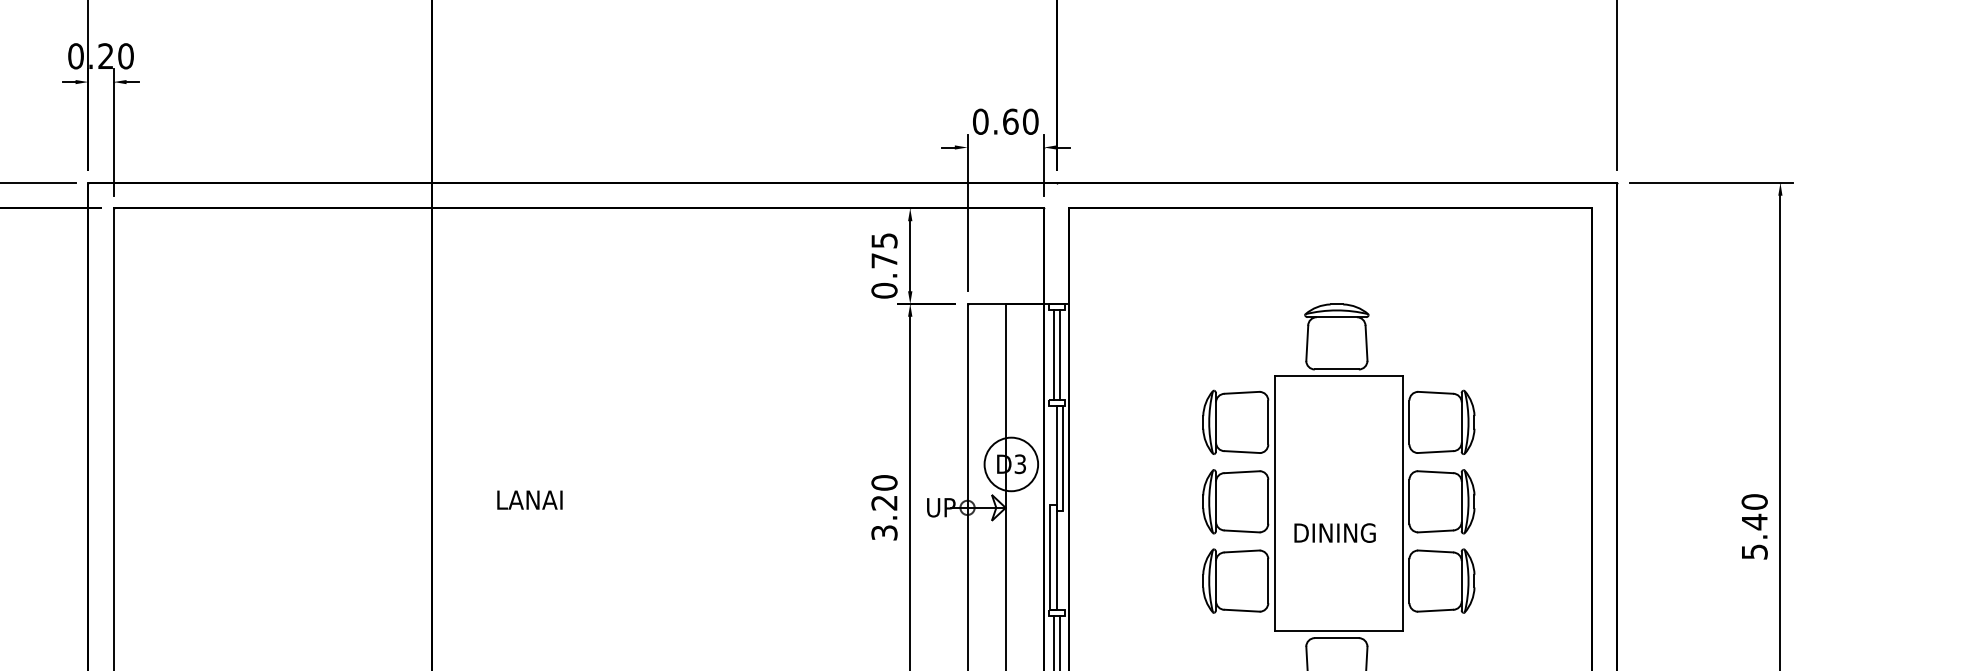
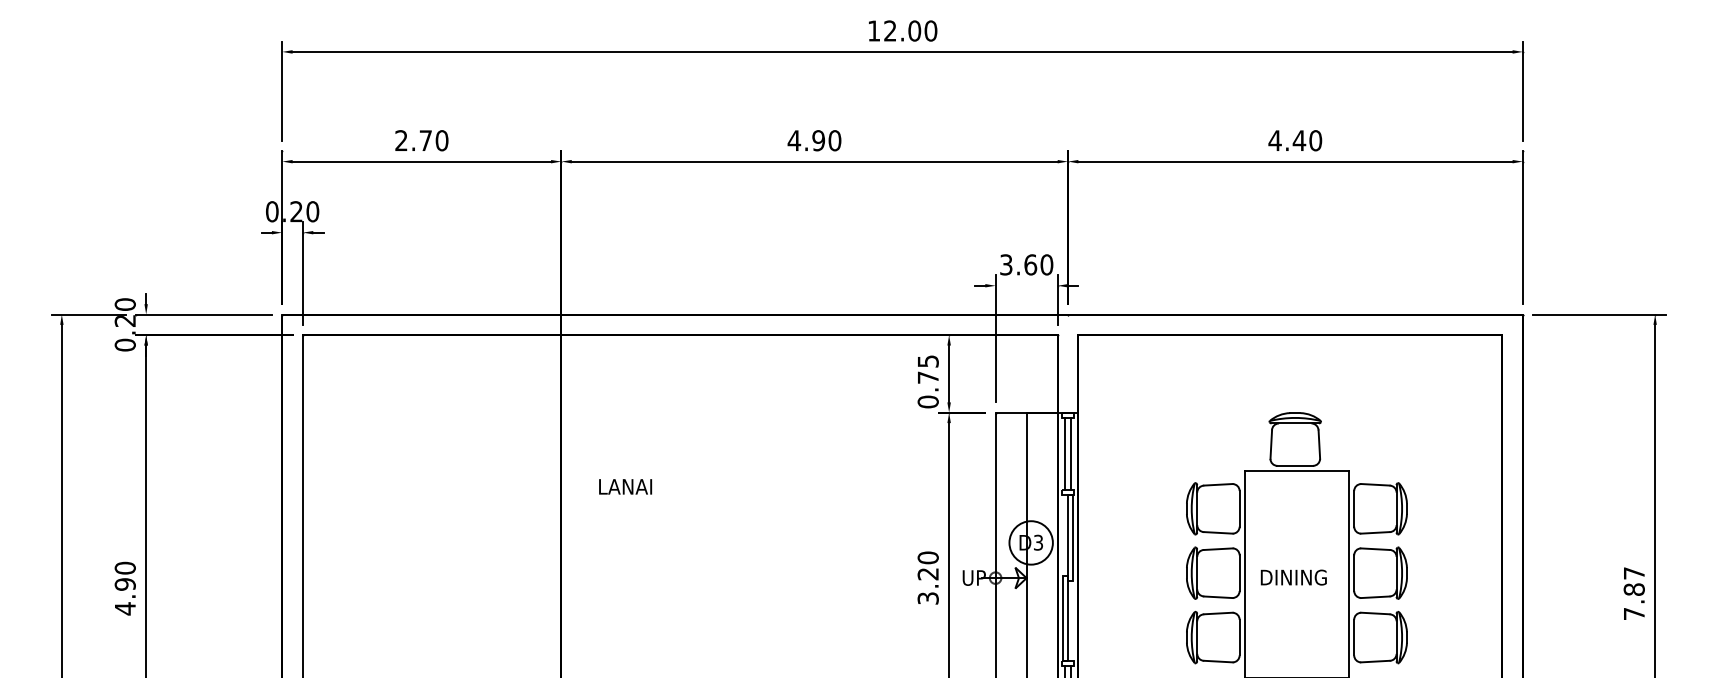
text: (980, 121) -> (1006, 264), 0.60 -> 3.60
text: (529, 499) -> (625, 486), moved
text: (1753, 526) -> (1633, 593), 5.40 -> 7.87
text: (1334, 532) -> (1293, 577), moved

